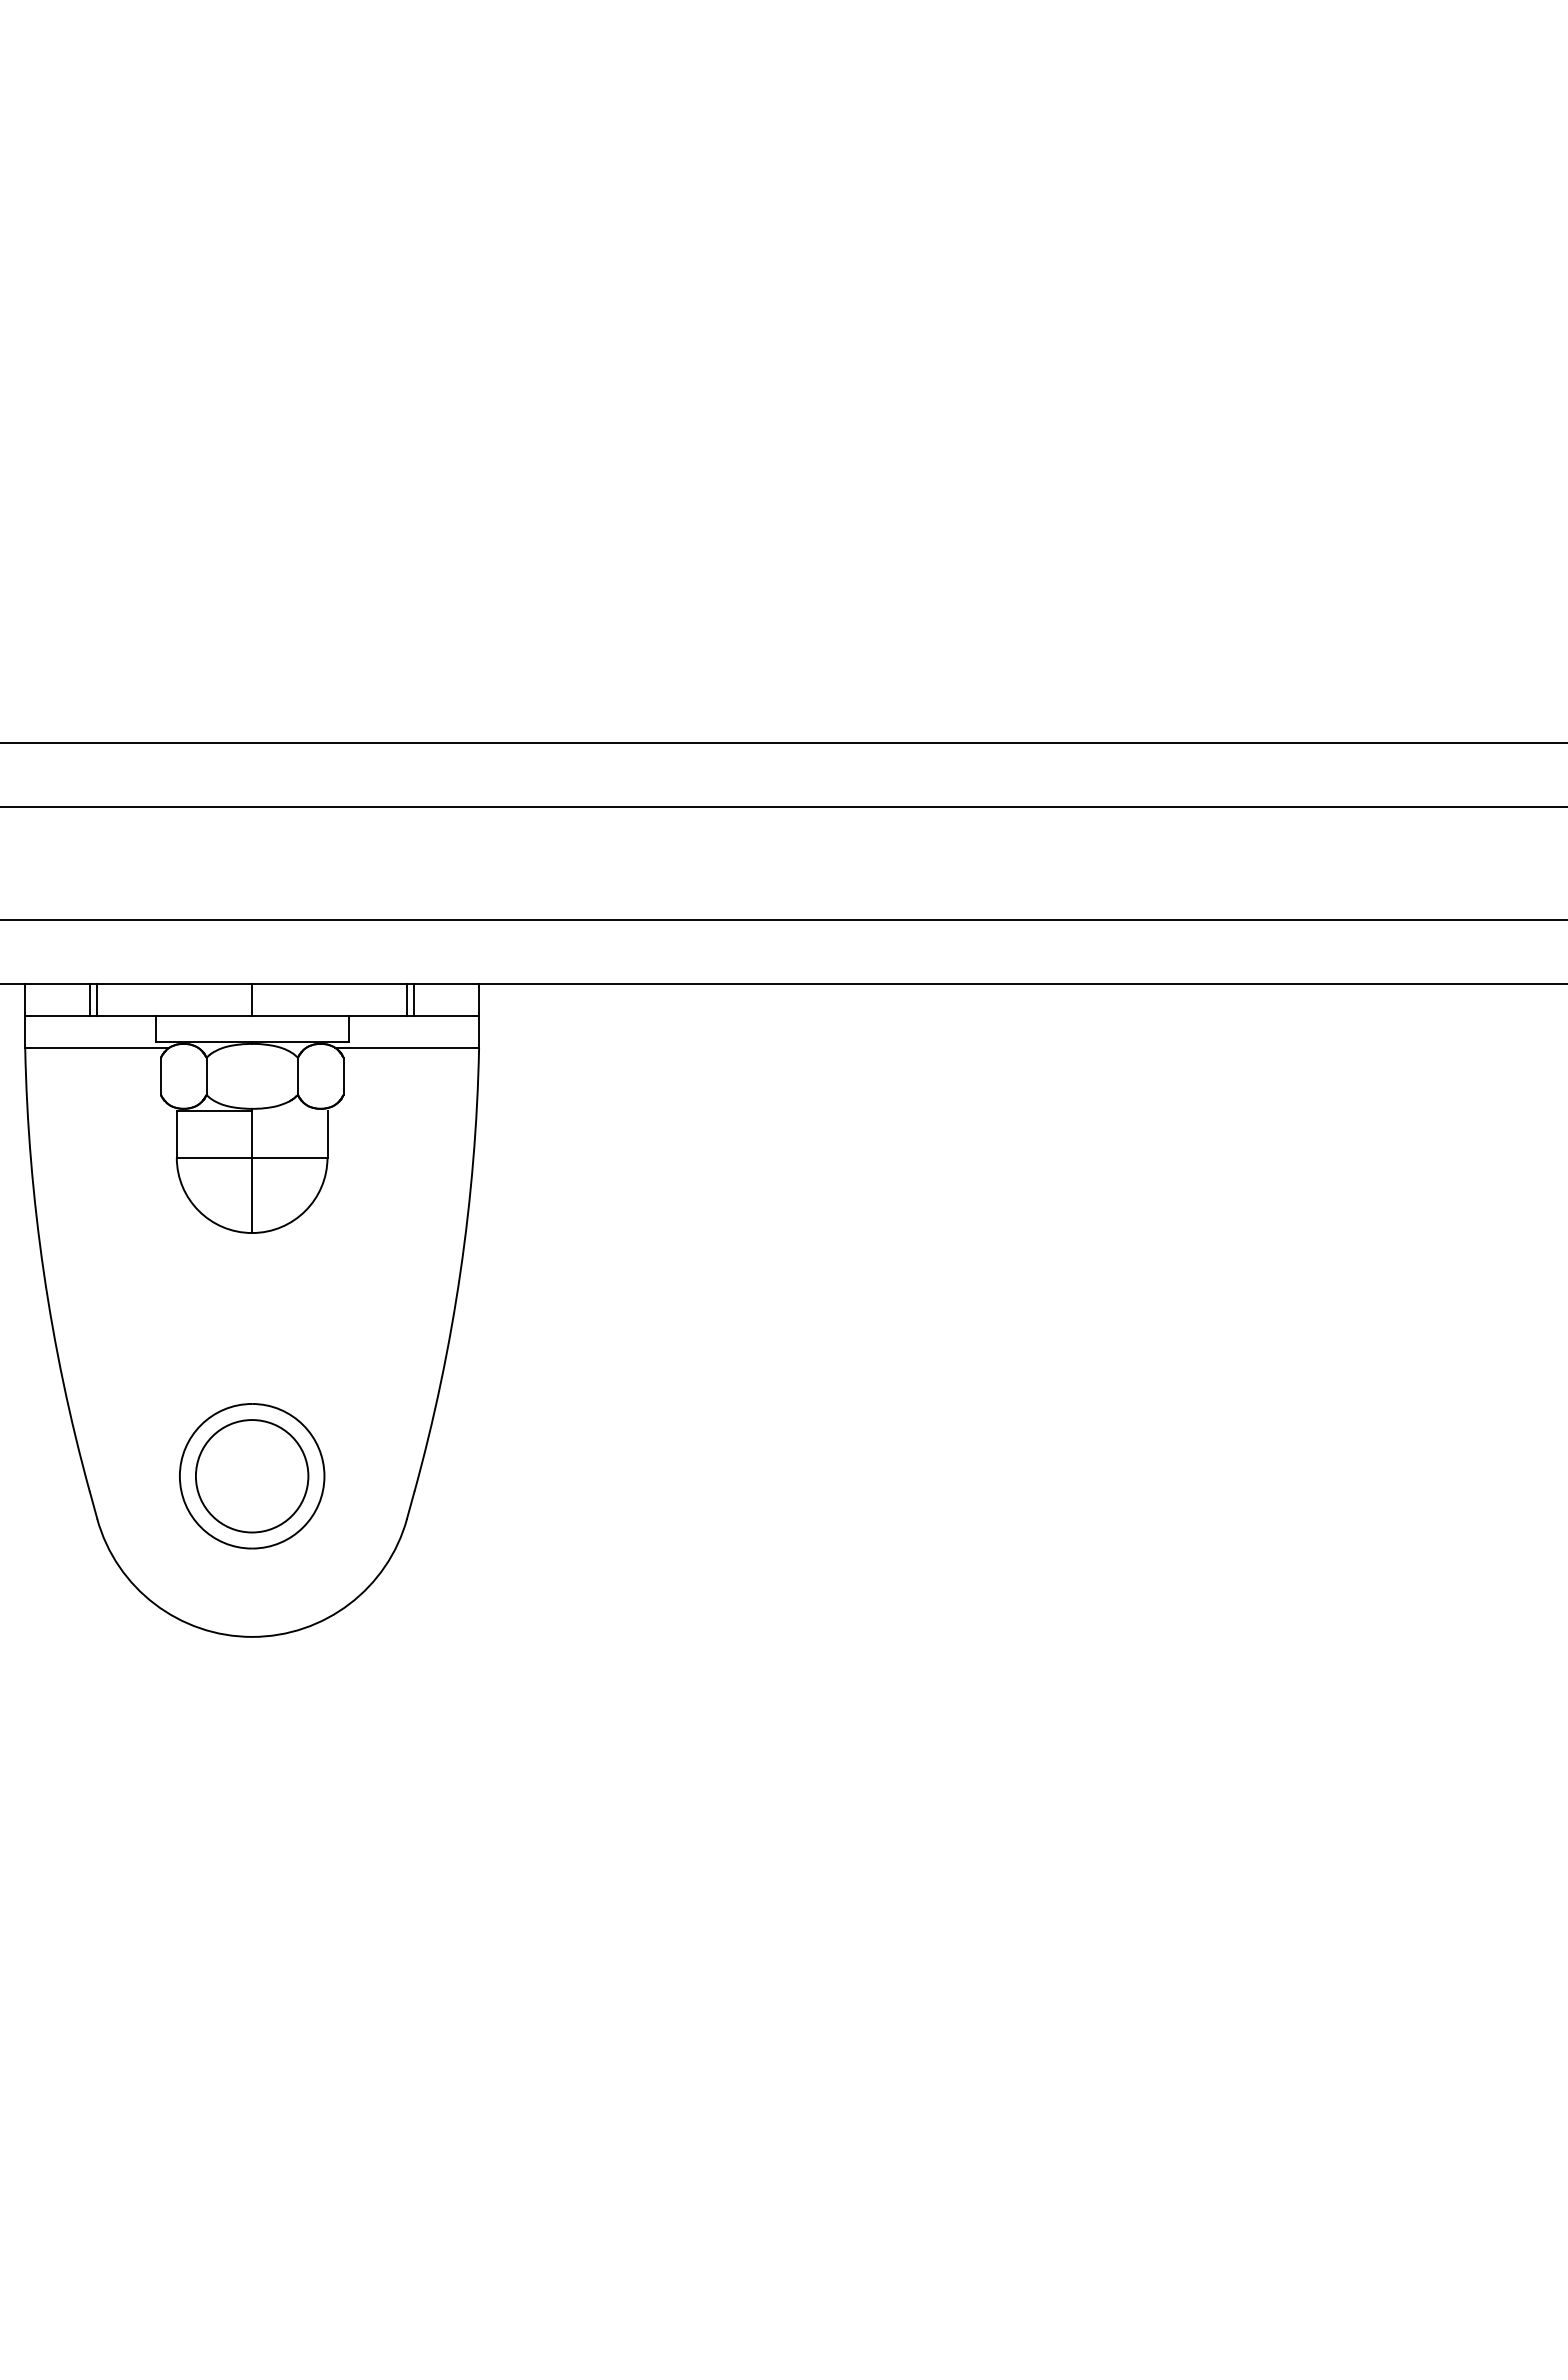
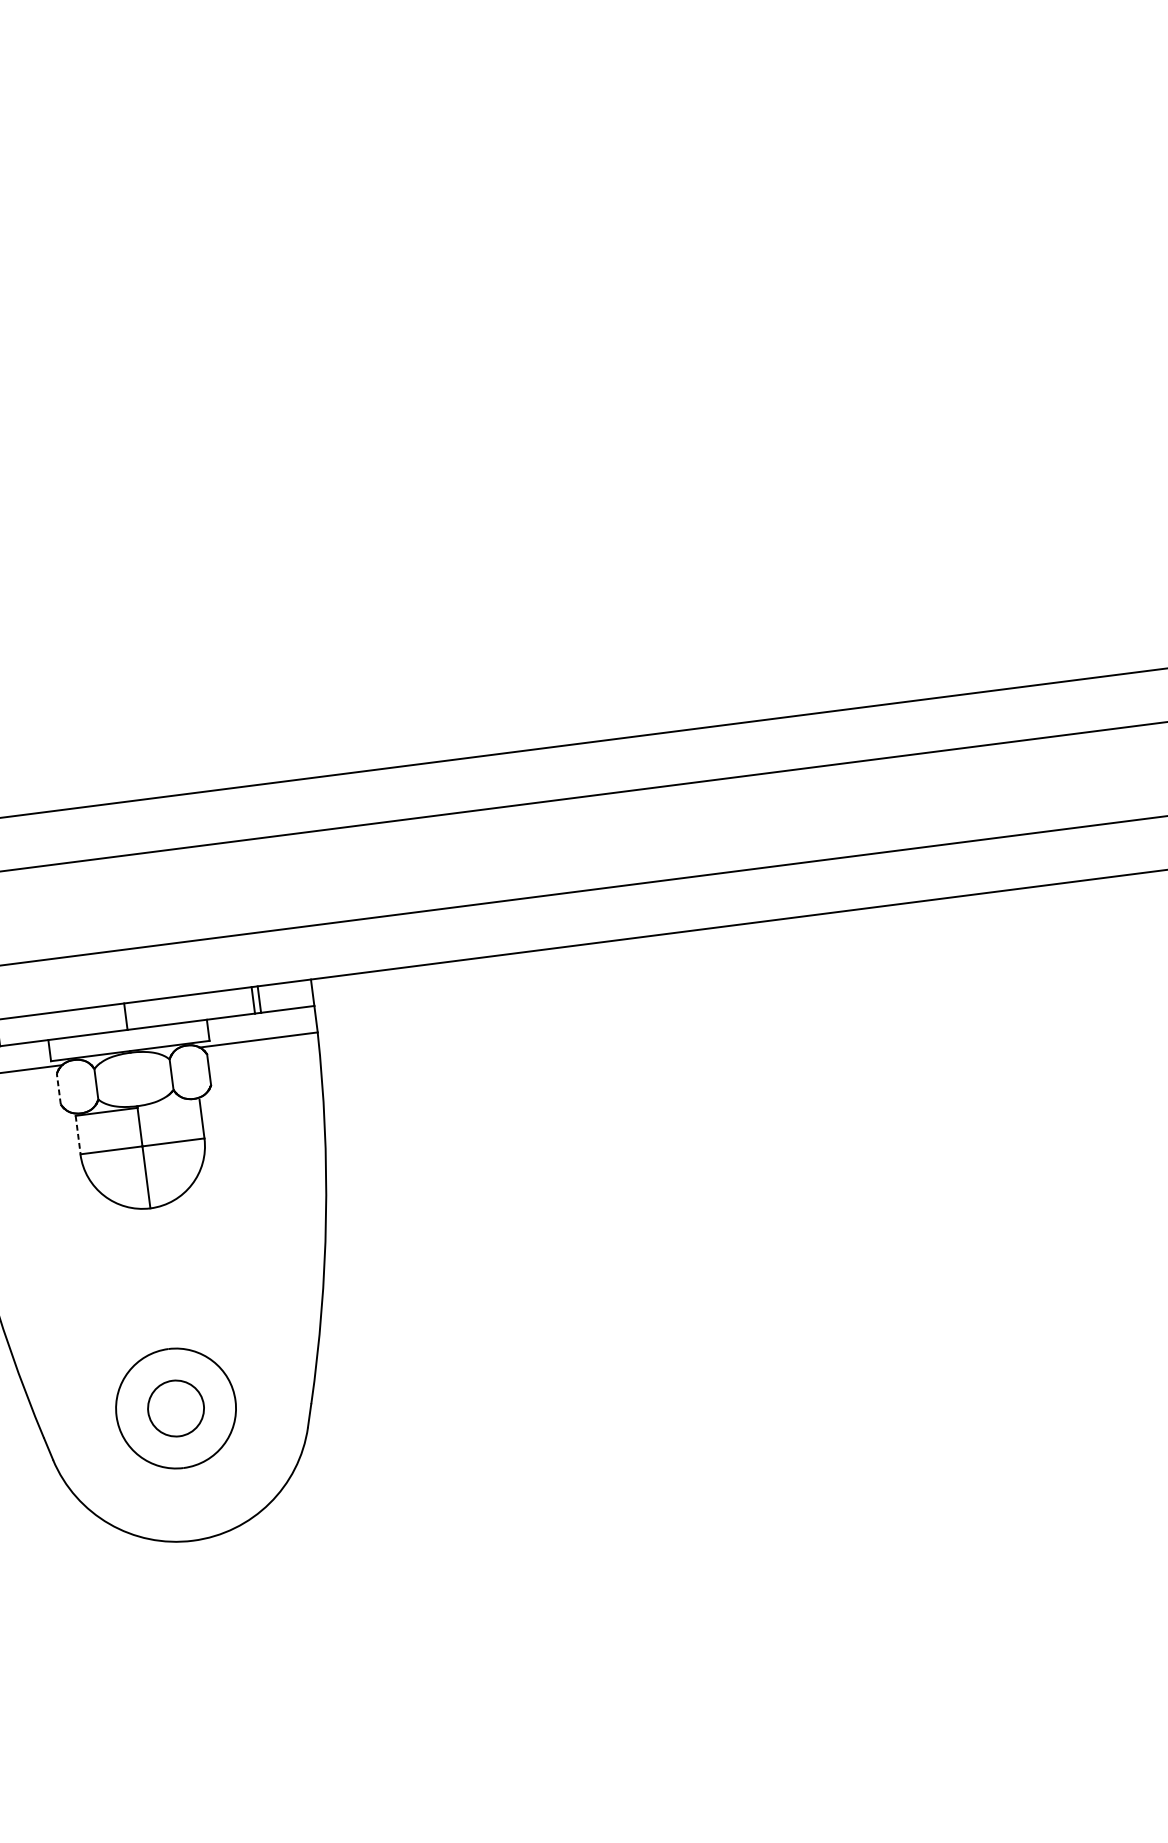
line: (160, 1075) -> (58, 1088), solid -> dashed
line: (176, 1134) -> (77, 1135), solid -> dashed
circle: (251, 1476) -> (175, 1408), size x0.6

